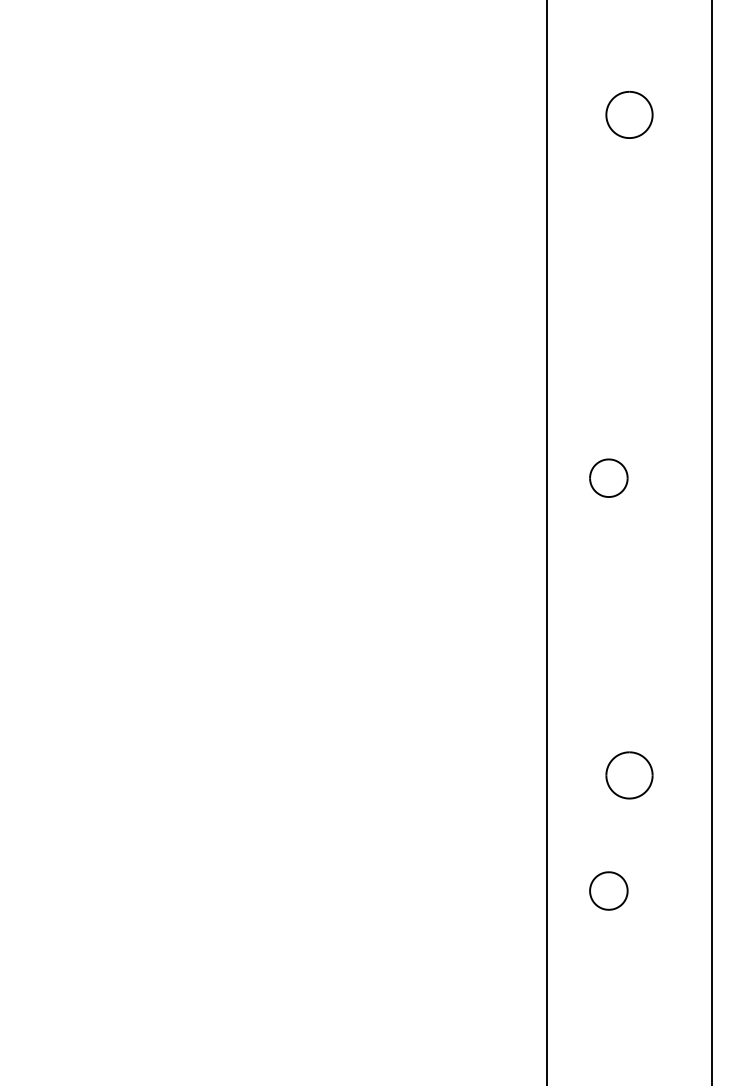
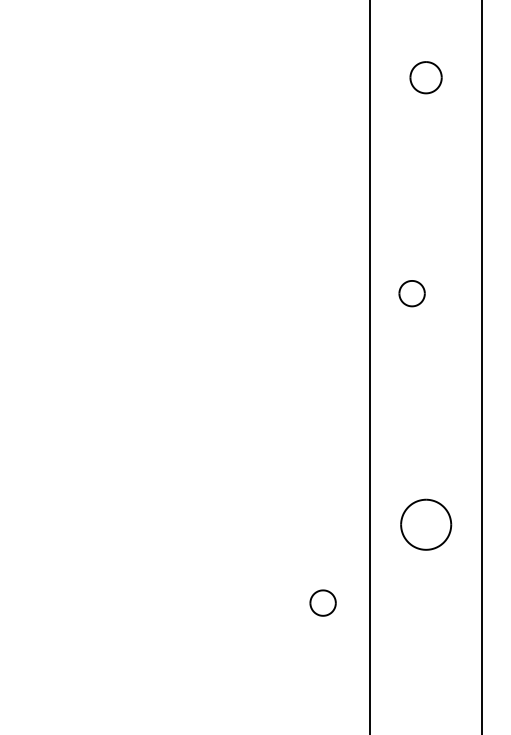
part: (607, 478) -> (411, 293), moved
part: (628, 774) -> (425, 524), size x1.6
part: (607, 890) -> (322, 602), moved

